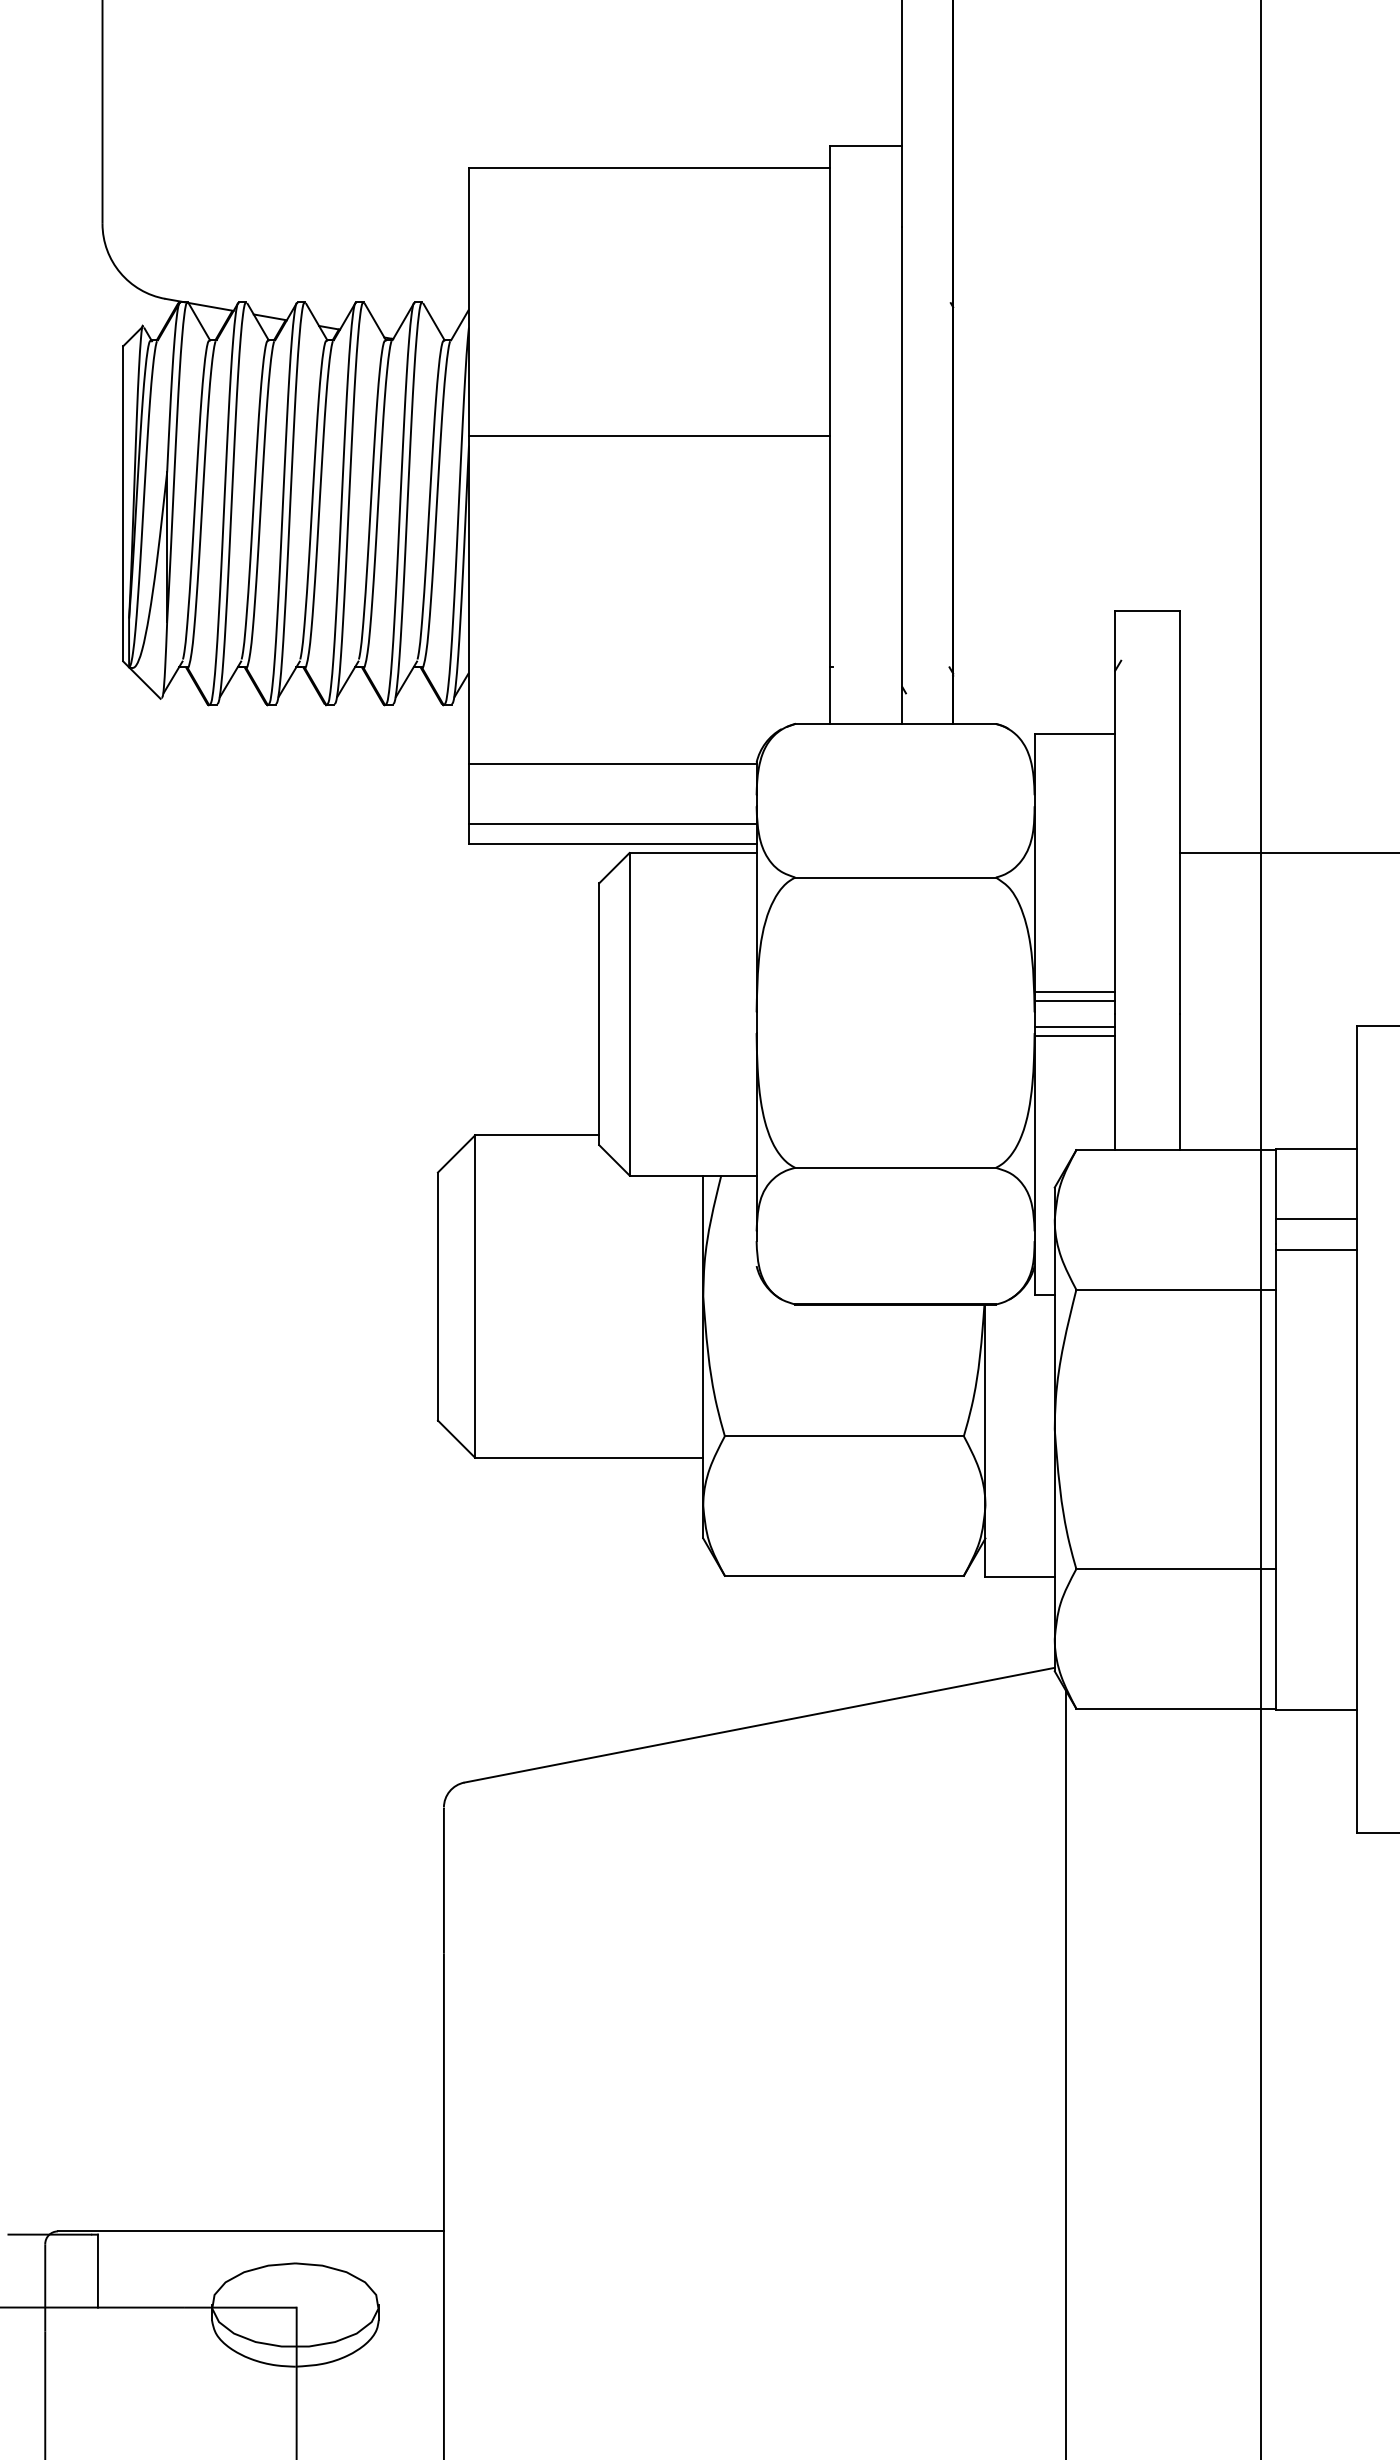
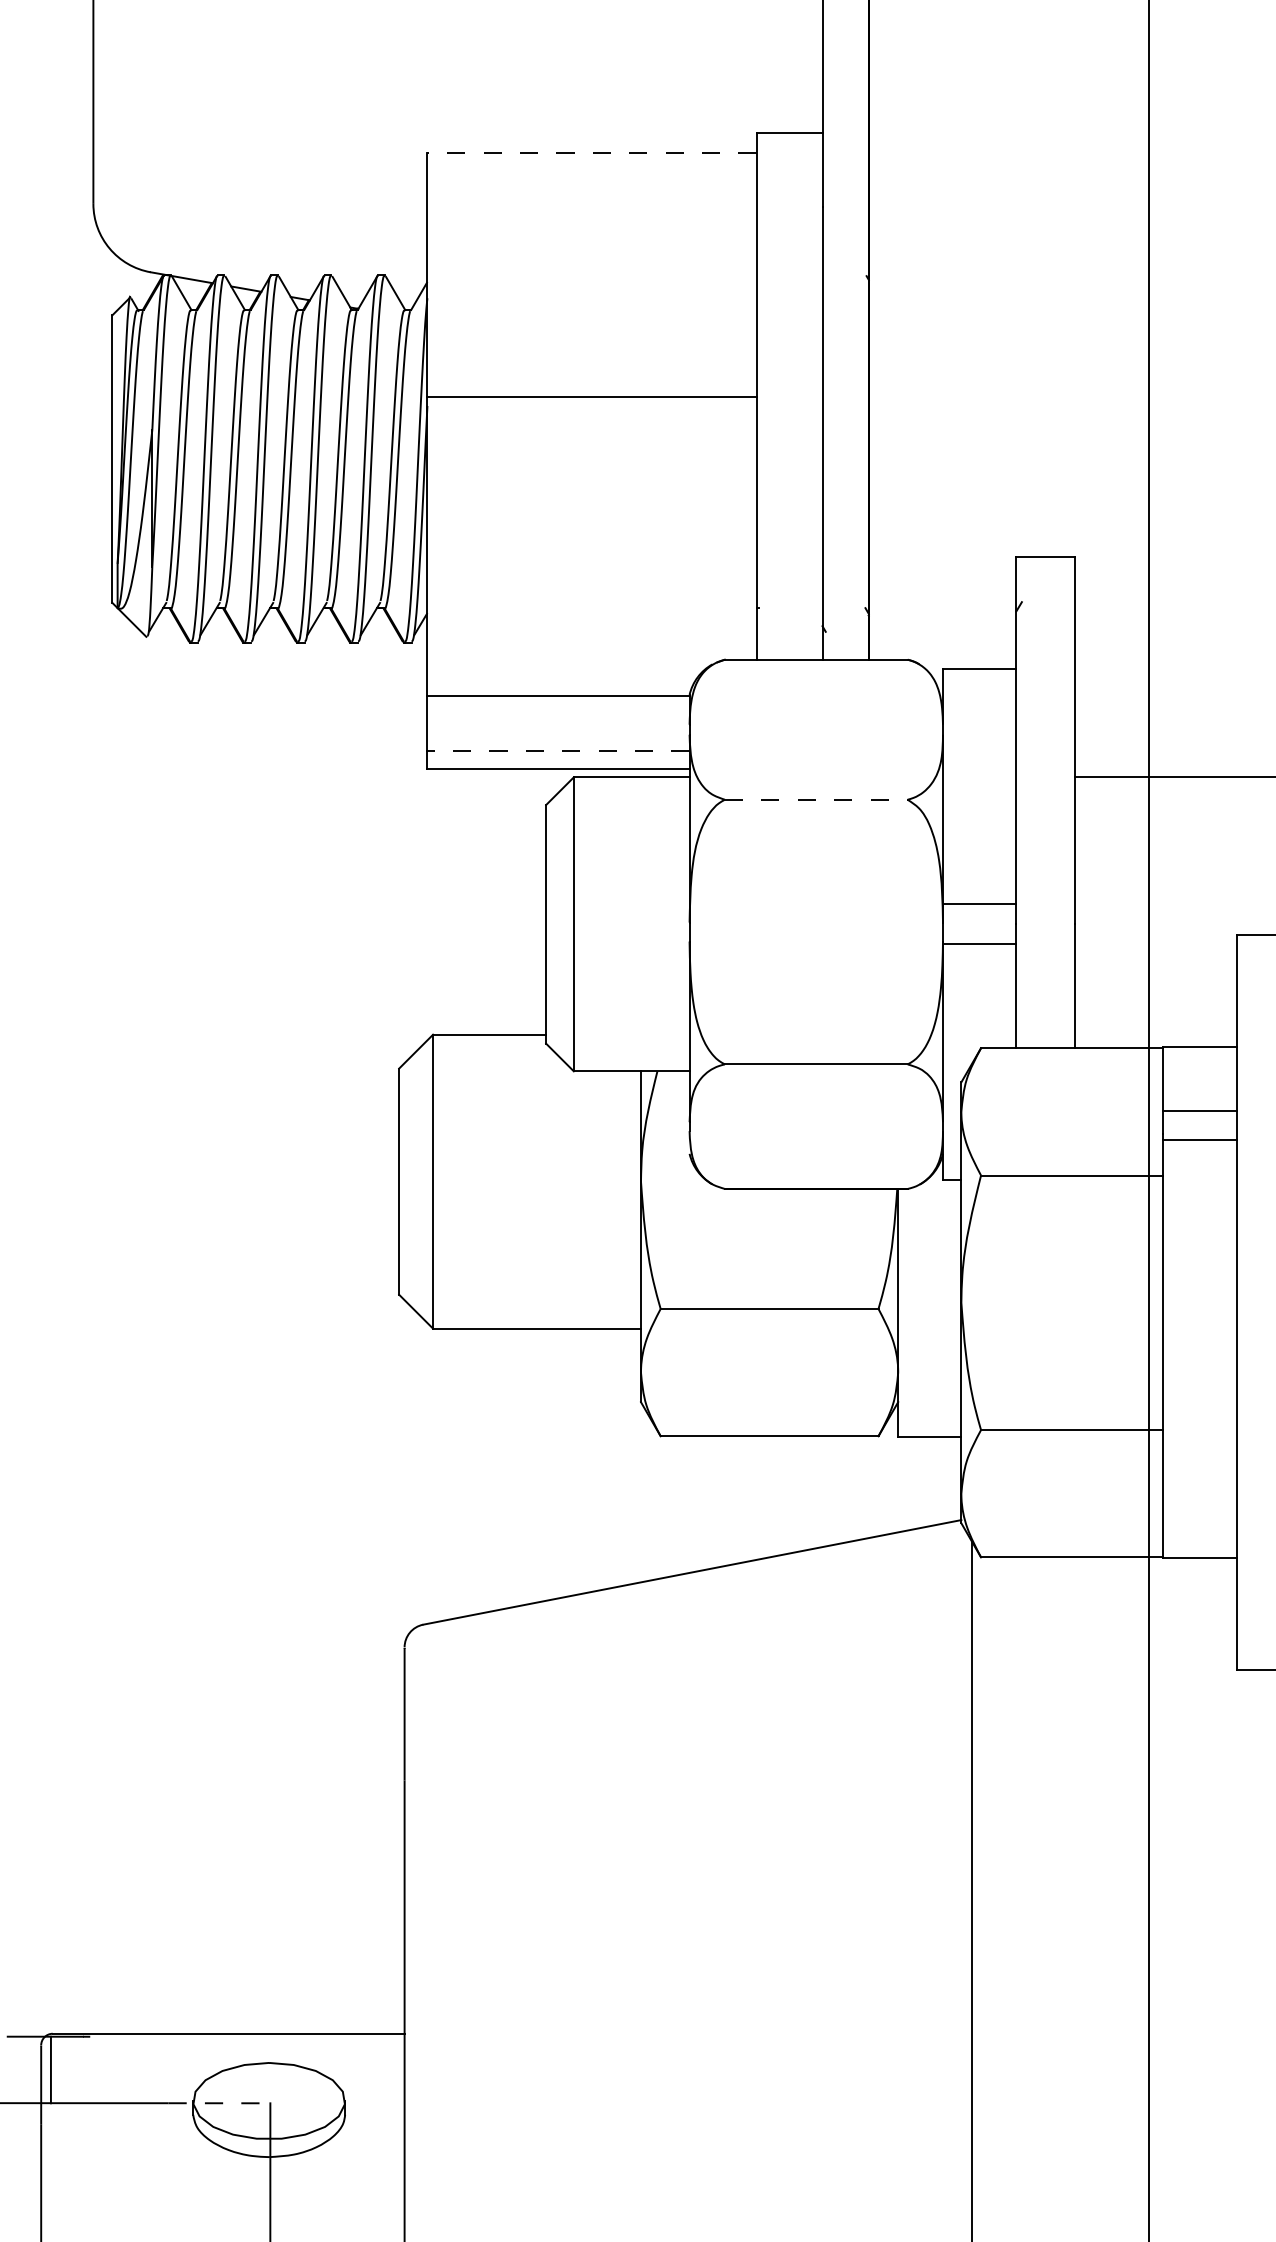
line: (649, 168) -> (591, 153), solid -> dashed
line: (612, 824) -> (558, 751), solid -> dashed
line: (896, 877) -> (817, 799), solid -> dashed
line: (1074, 1001) -> (979, 912), removed
line: (1074, 1027) -> (979, 936), removed
line: (97, 2270) -> (50, 2069), moved
line: (242, 2307) -> (220, 2103), solid -> dashed

